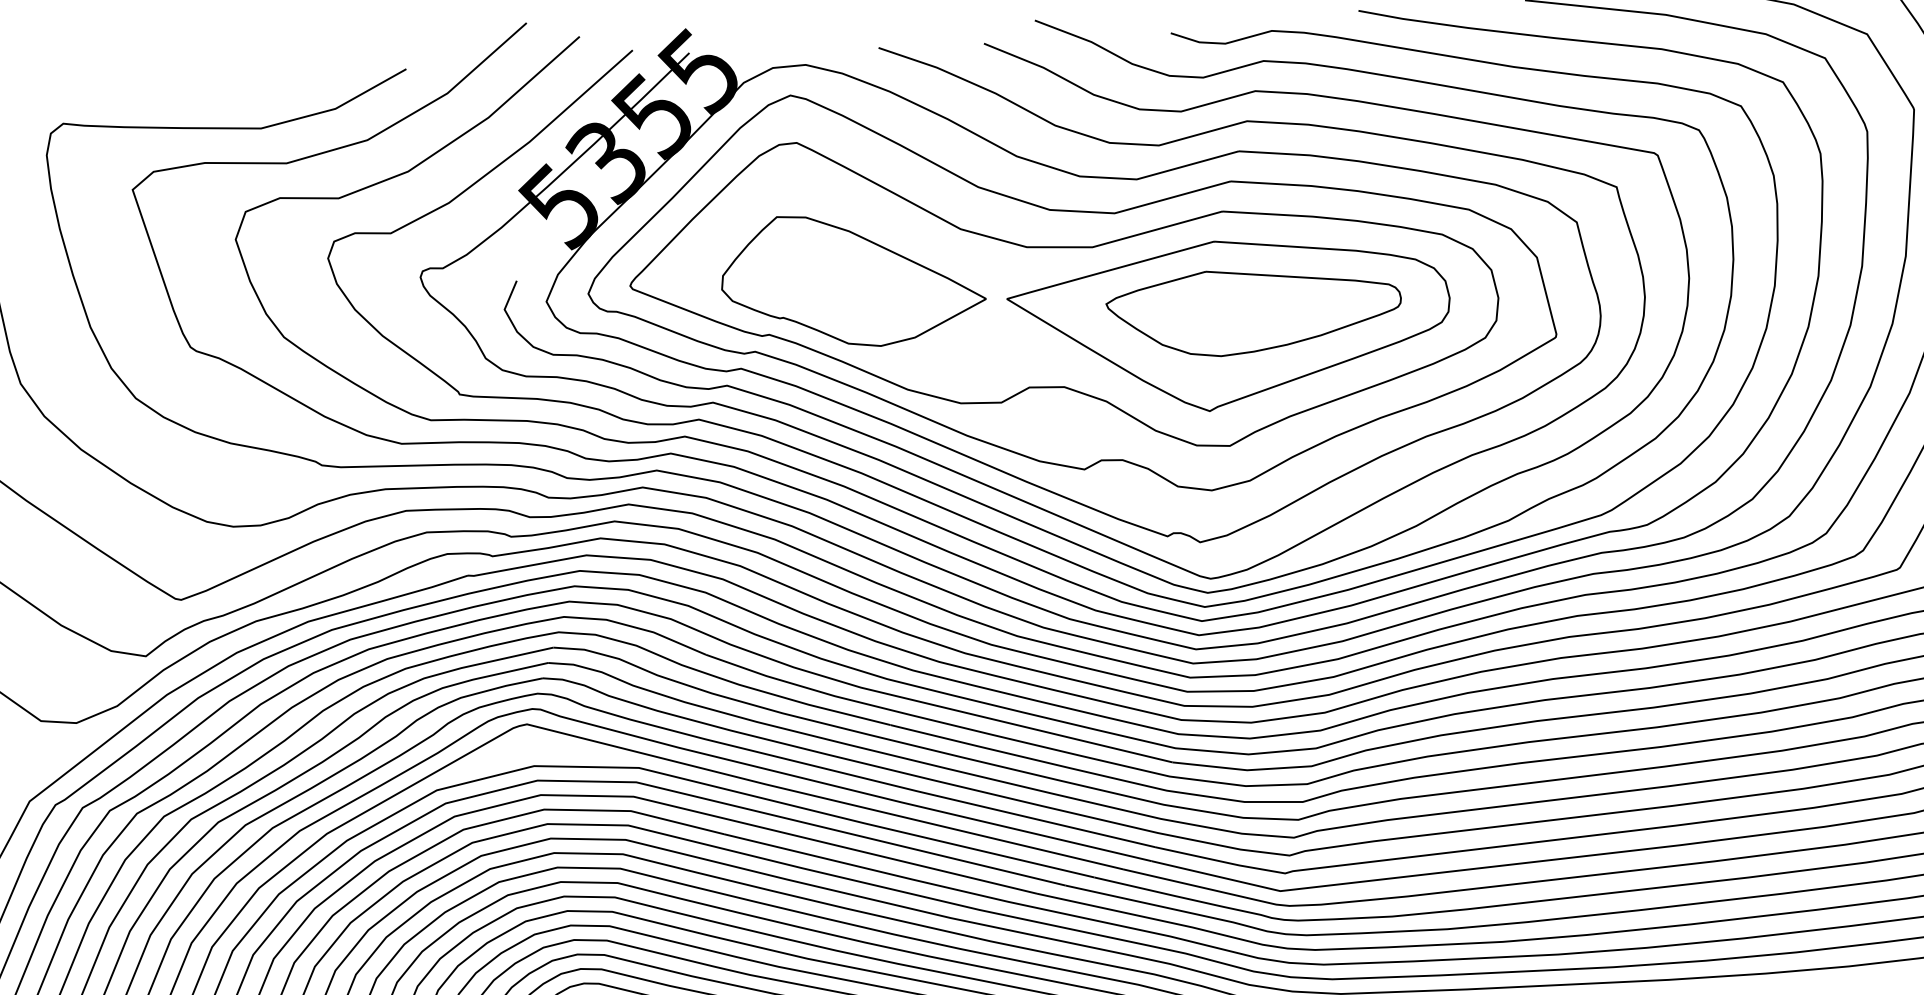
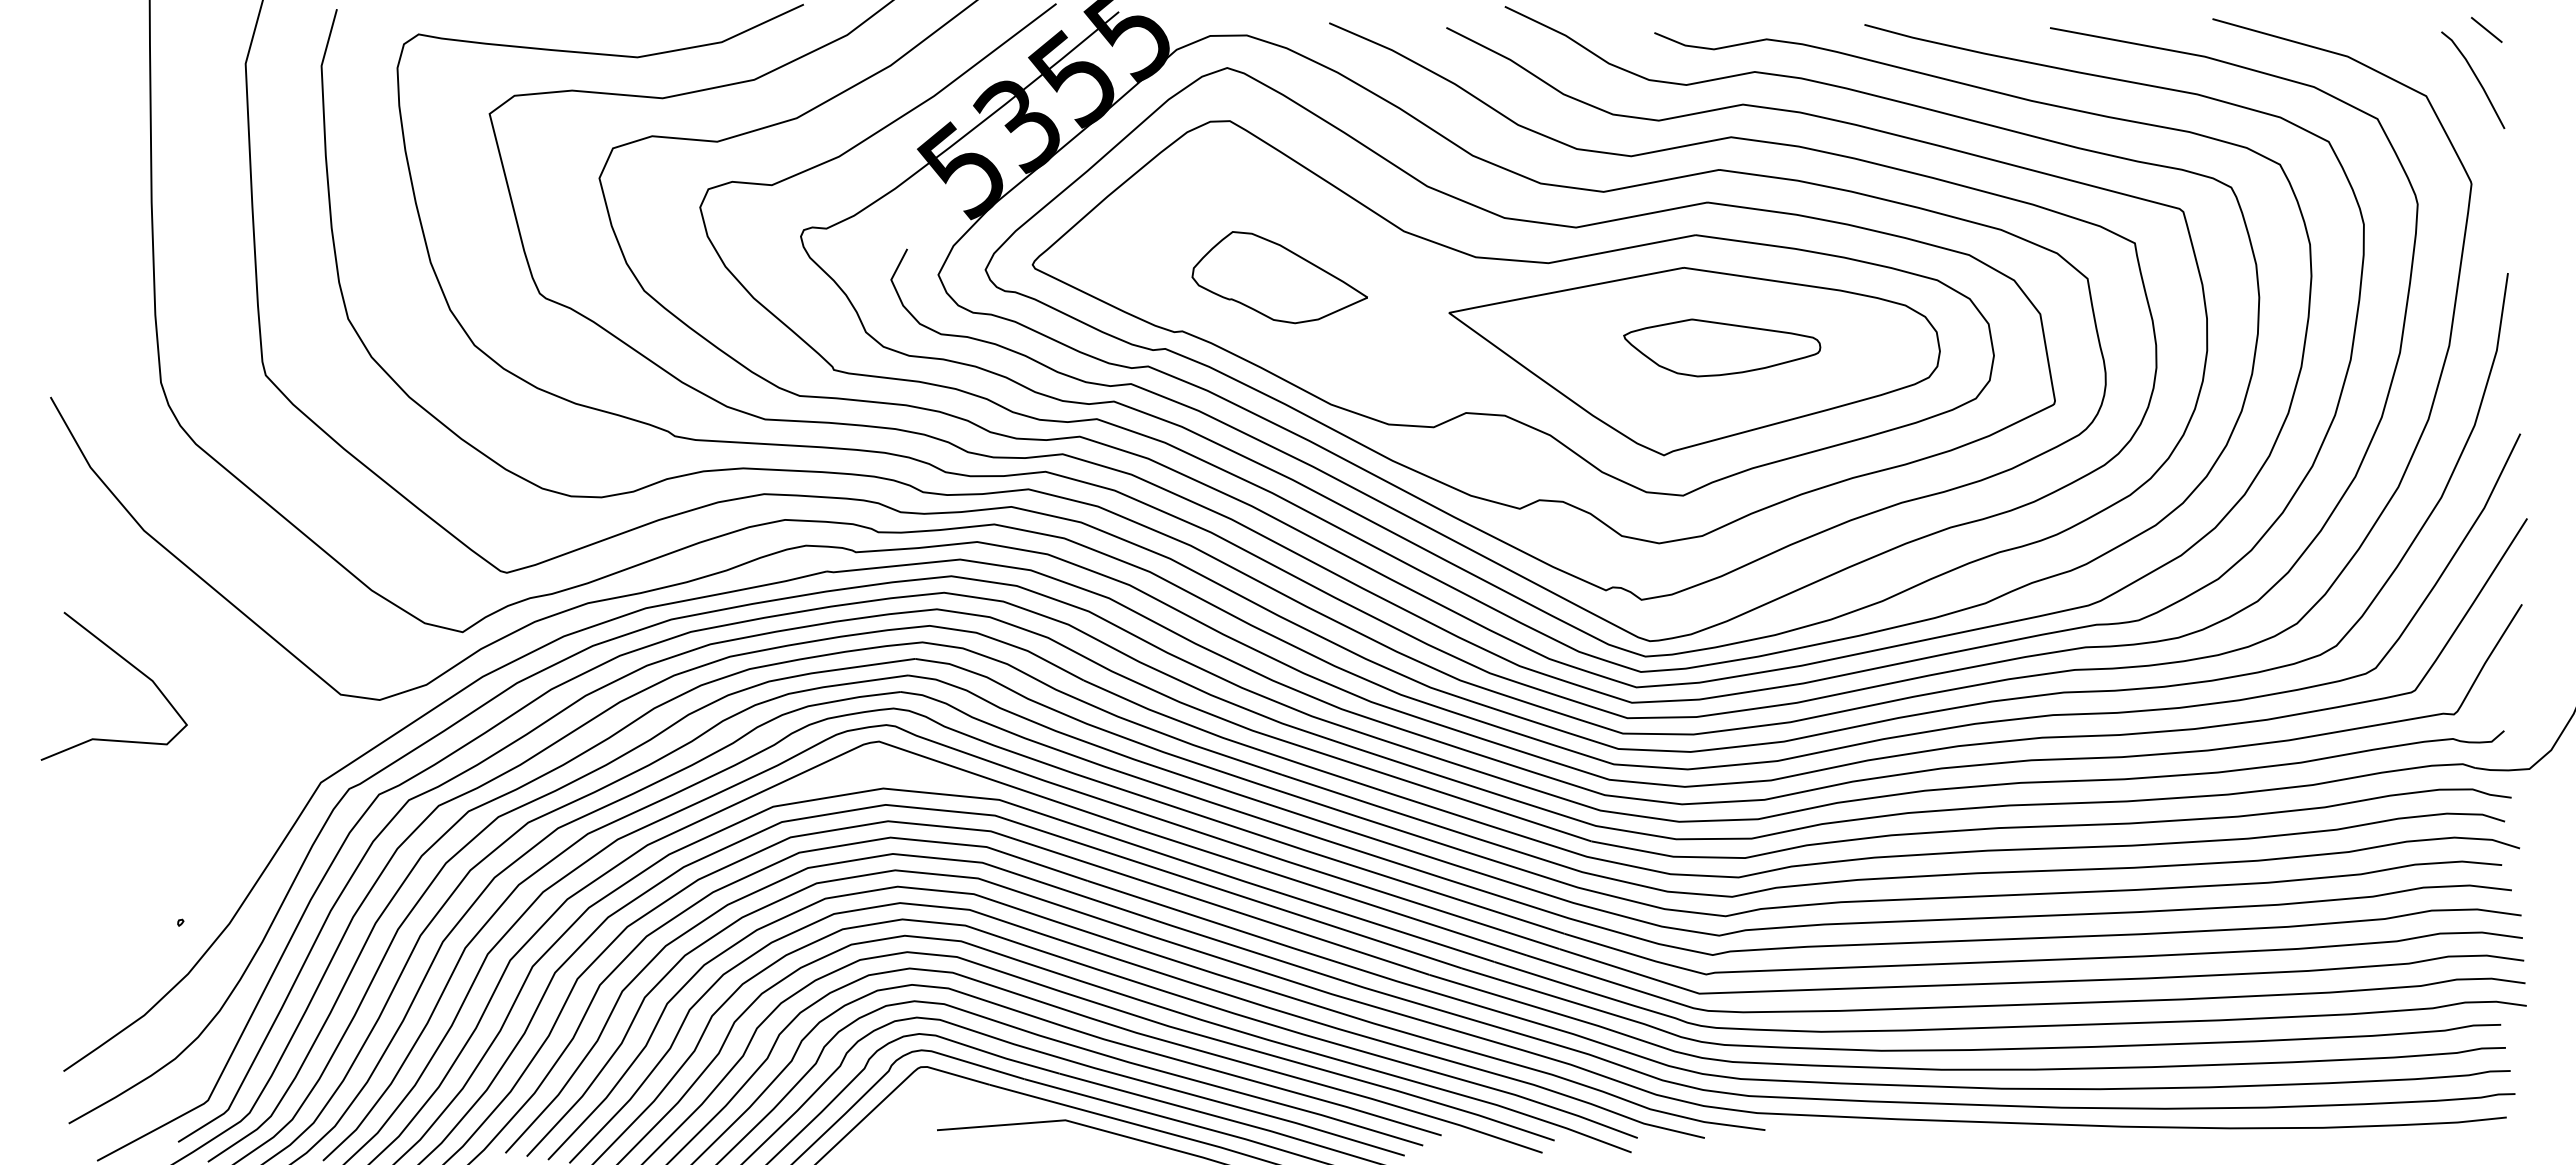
part: (852, 279) -> (1279, 277), size x0.6
part: (1253, 310) -> (1721, 347), size x0.6

